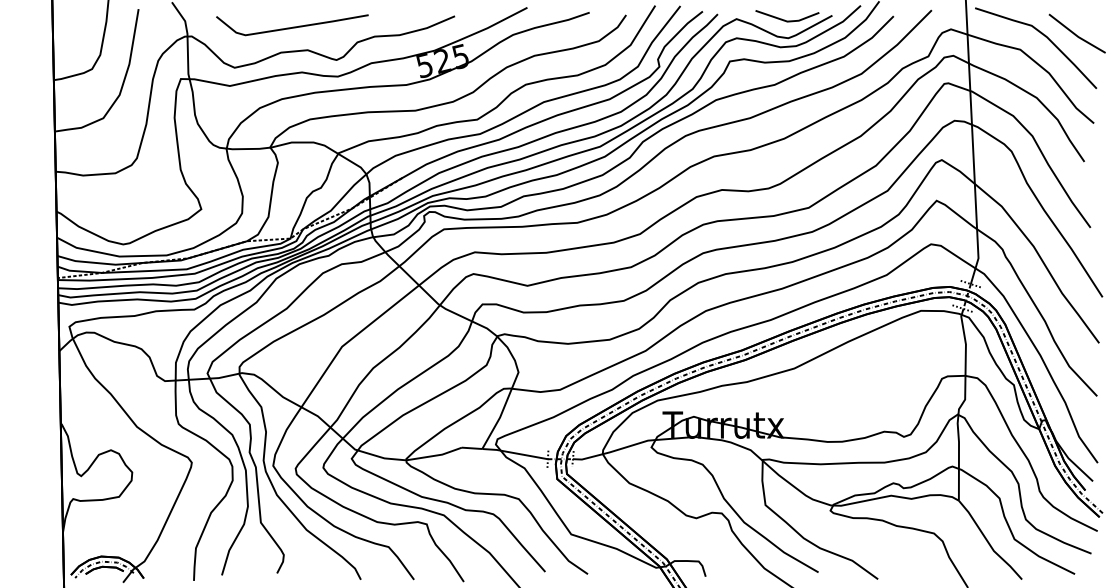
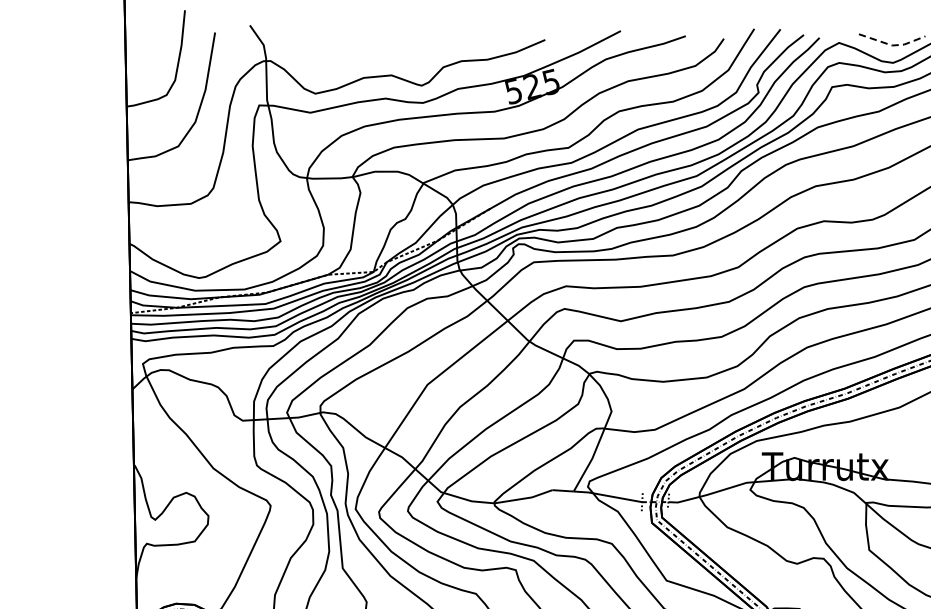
line: (787, 21) -> (892, 45), solid -> dashed
line: (292, 26) -> (375, 50), removed

